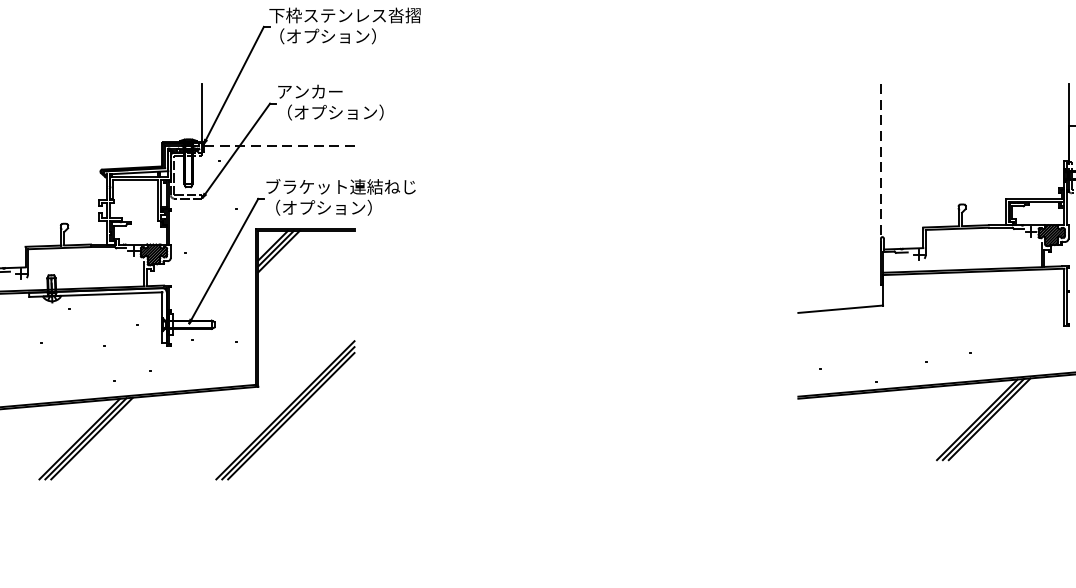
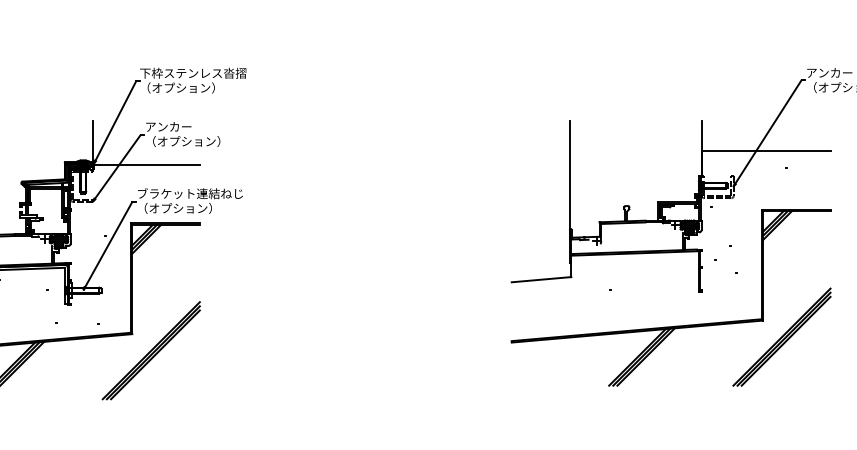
line: (280, 145) -> (147, 164), dashed -> solid
line: (880, 168) -> (569, 180), dashed -> solid

